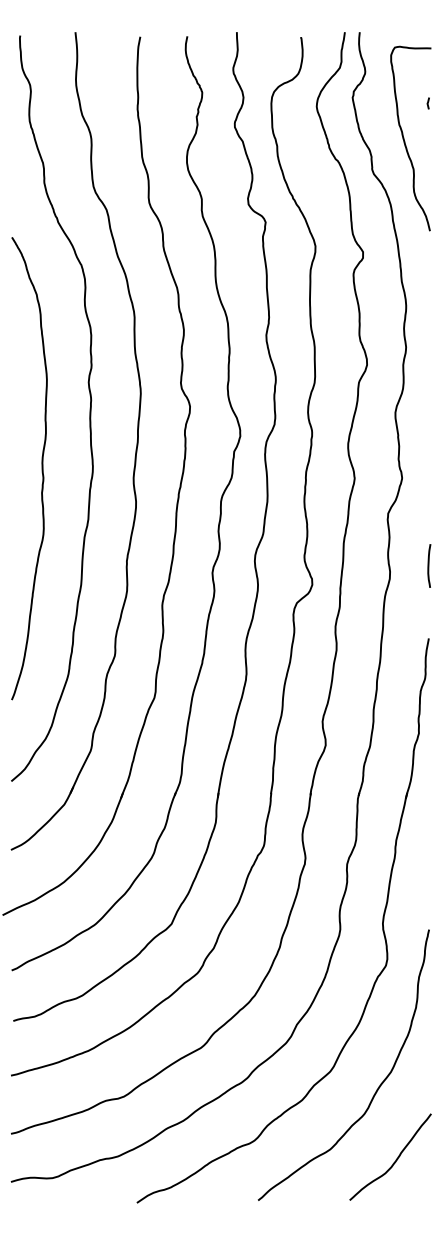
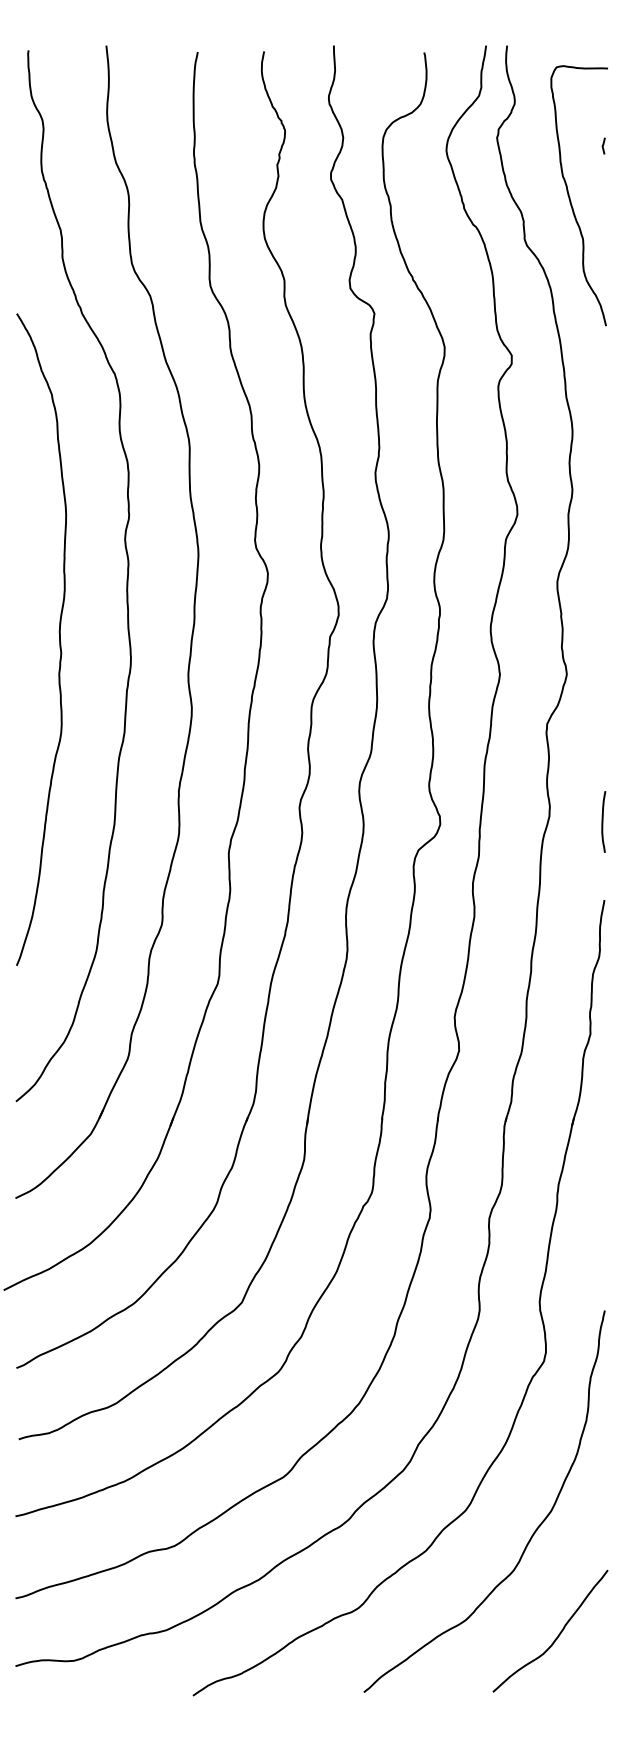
curve: (41, 468) -> (58, 639), moved
curve: (429, 565) -> (603, 821), moved

